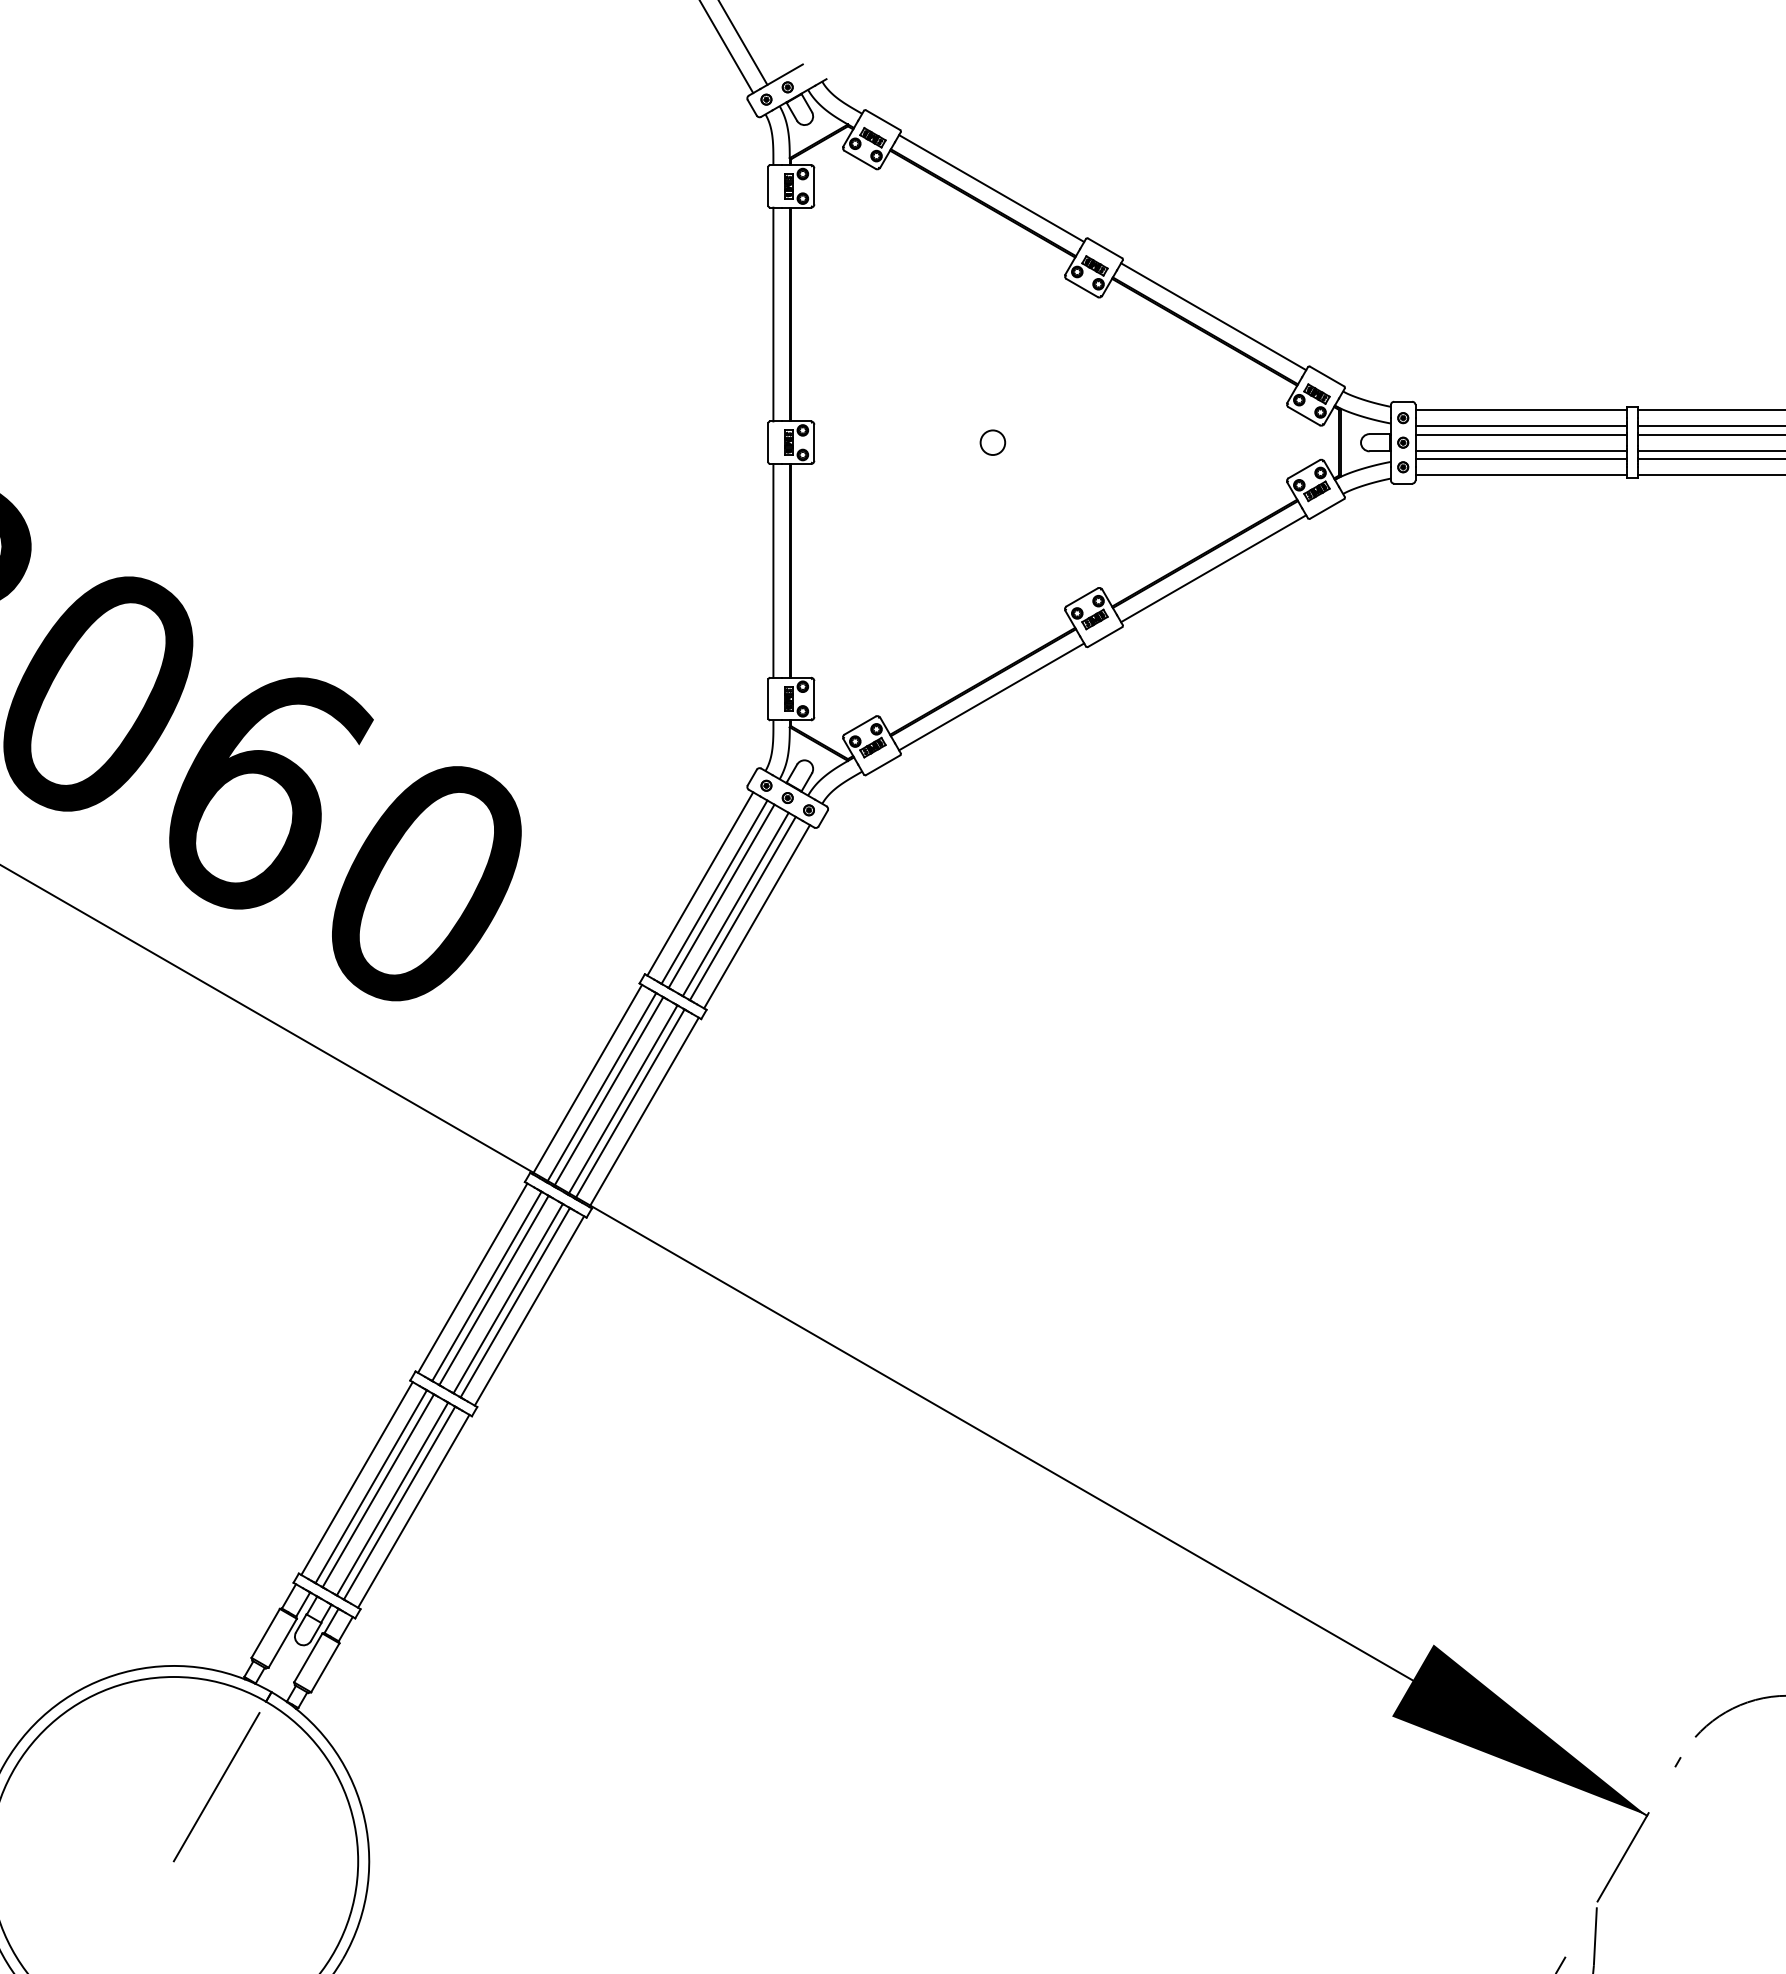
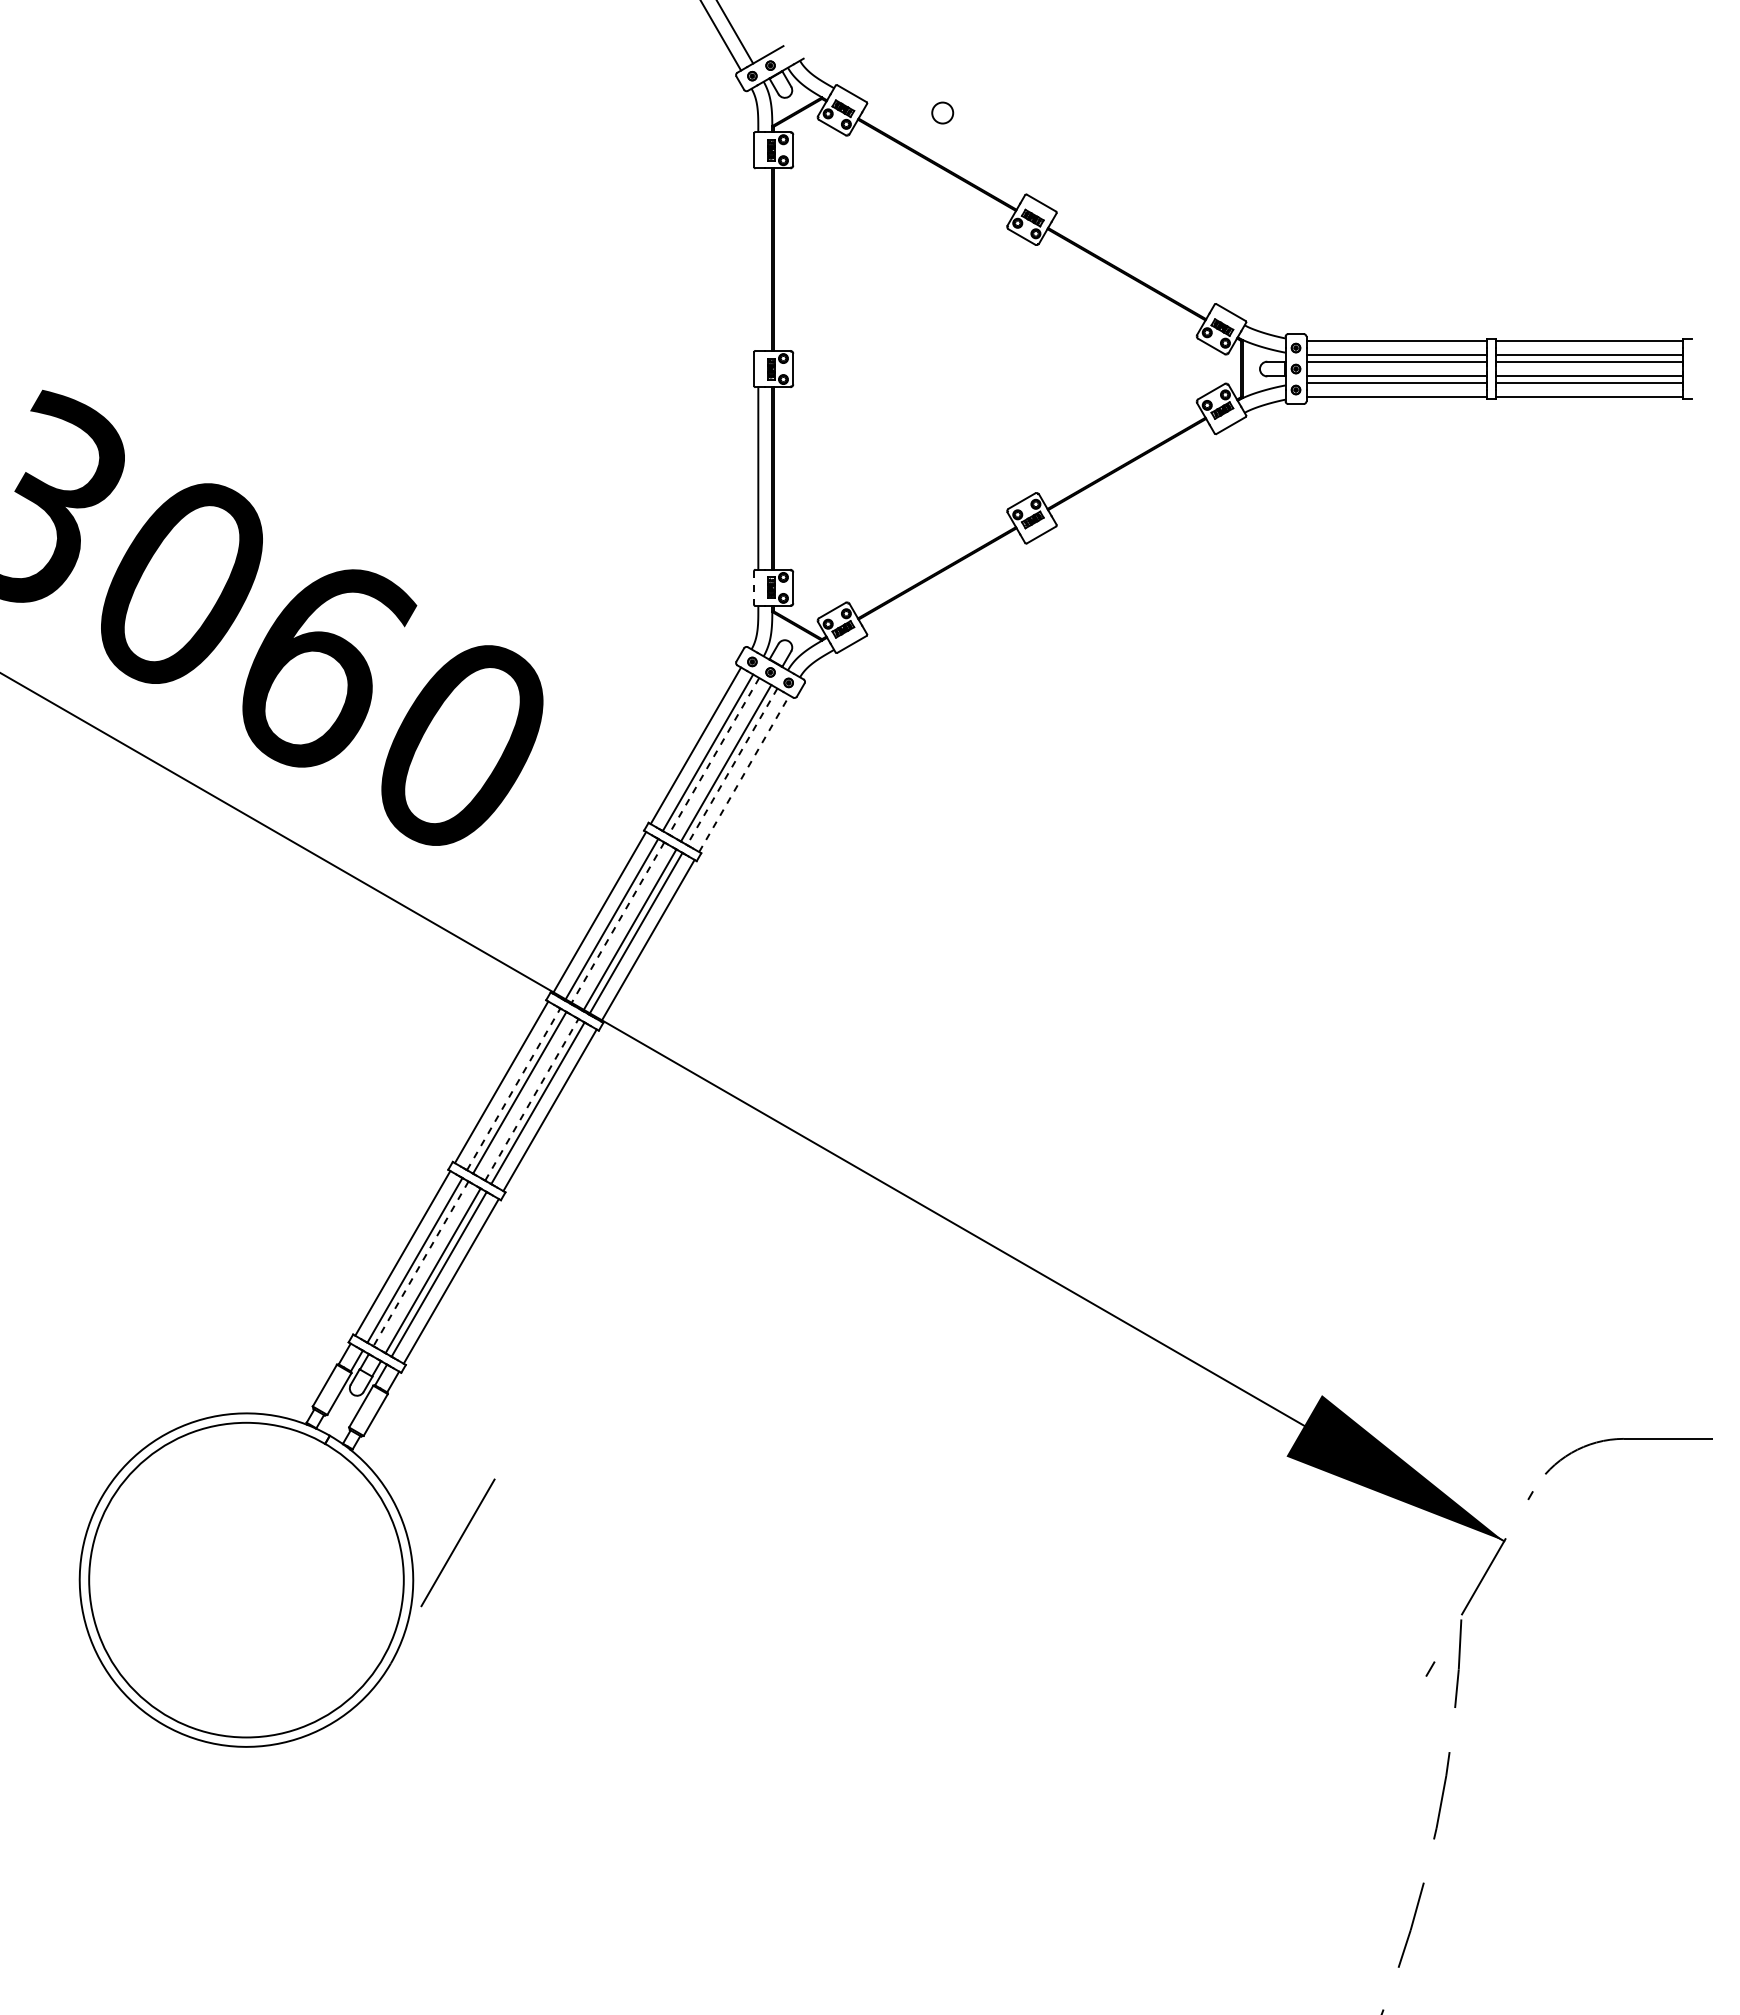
line: (991, 187) -> (944, 151), removed
line: (773, 314) -> (758, 259), removed
line: (1214, 316) -> (1134, 261), removed
circle: (992, 442) -> (942, 112), moved
line: (1214, 568) -> (1134, 476), removed
line: (991, 696) -> (944, 585), removed
line: (768, 698) -> (754, 587), solid -> dashed
line: (720, 896) -> (713, 756), solid -> dashed
line: (743, 909) -> (732, 767), solid -> dashed
line: (757, 916) -> (744, 773), solid -> dashed
line: (608, 1092) -> (617, 923), solid -> dashed
line: (486, 1285) -> (513, 1088), solid -> dashed
line: (508, 1298) -> (532, 1099), solid -> dashed
line: (377, 1491) -> (420, 1264), solid -> dashed
line: (216, 1786) -> (457, 1542), moved

